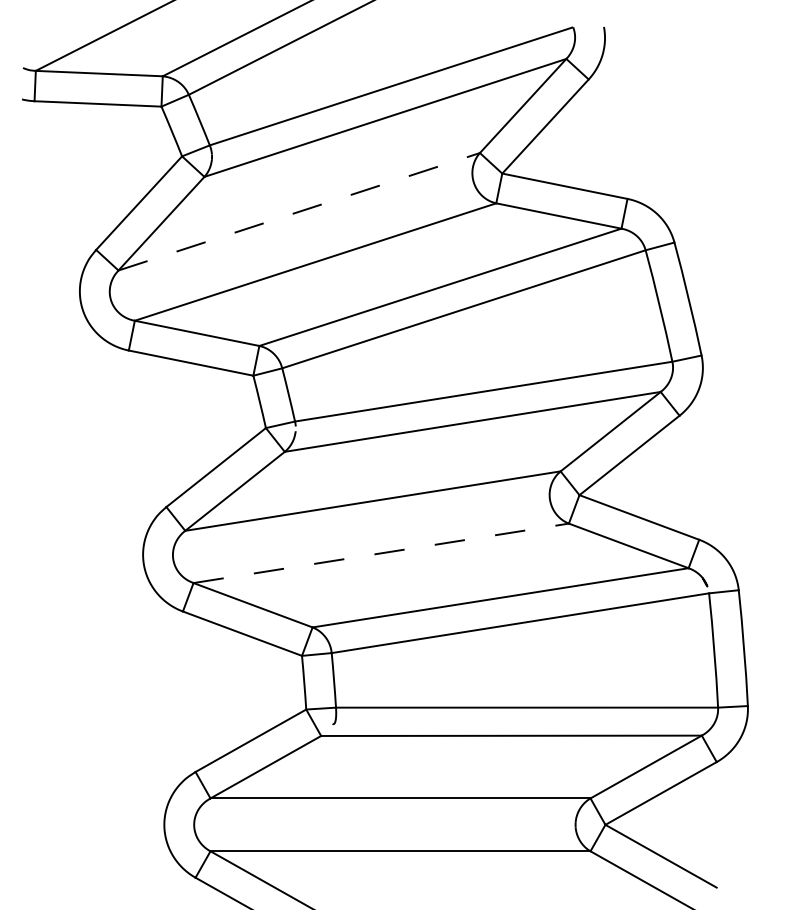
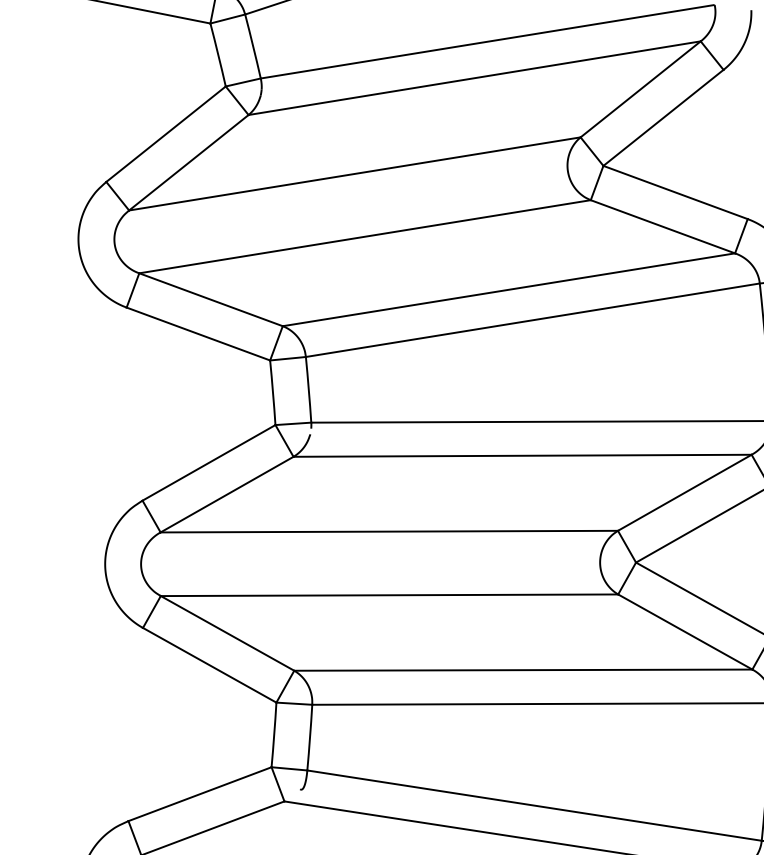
line: (299, 211) -> (355, 173), dashed -> solid
line: (381, 553) -> (389, 595), dashed -> solid

